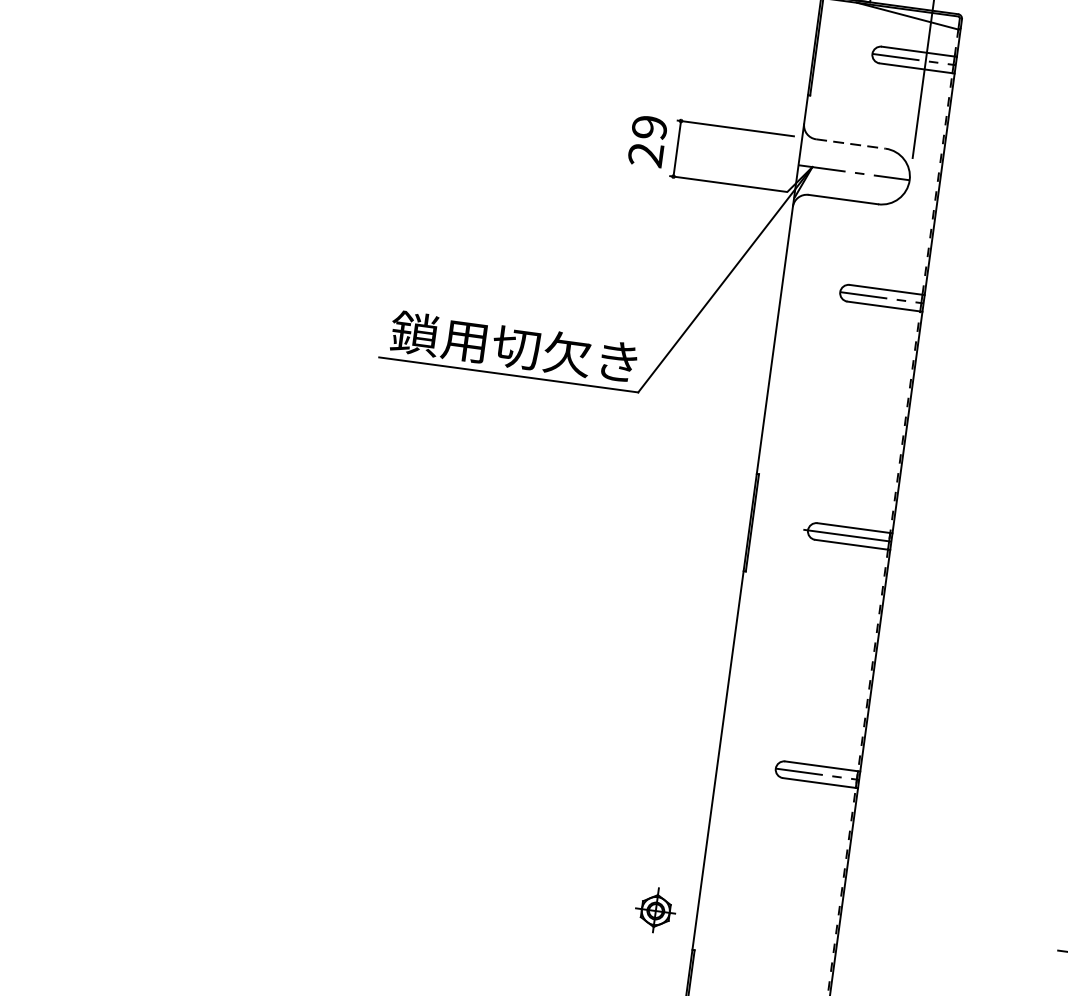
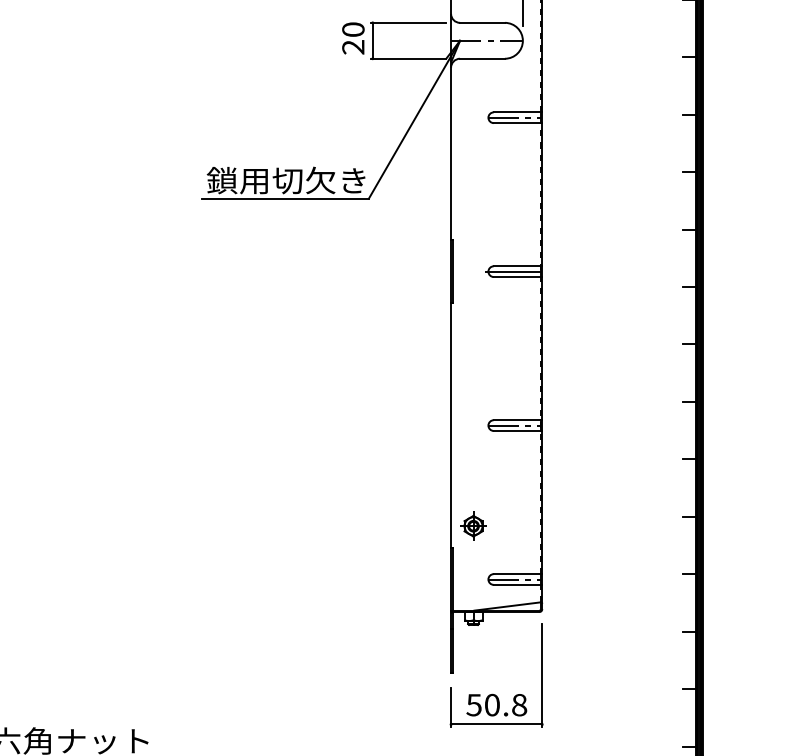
text: (649, 127) -> (353, 29), 29 -> 20
line: (852, 143) -> (483, 22), dashed -> solid
part: (655, 909) -> (473, 525), moved

